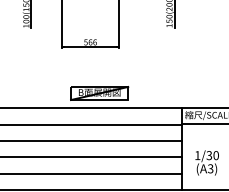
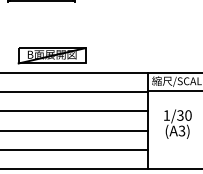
text: (206, 162) -> (177, 123), moved

